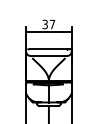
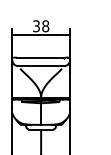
text: (52, 24) -> (45, 26), 37 -> 38

